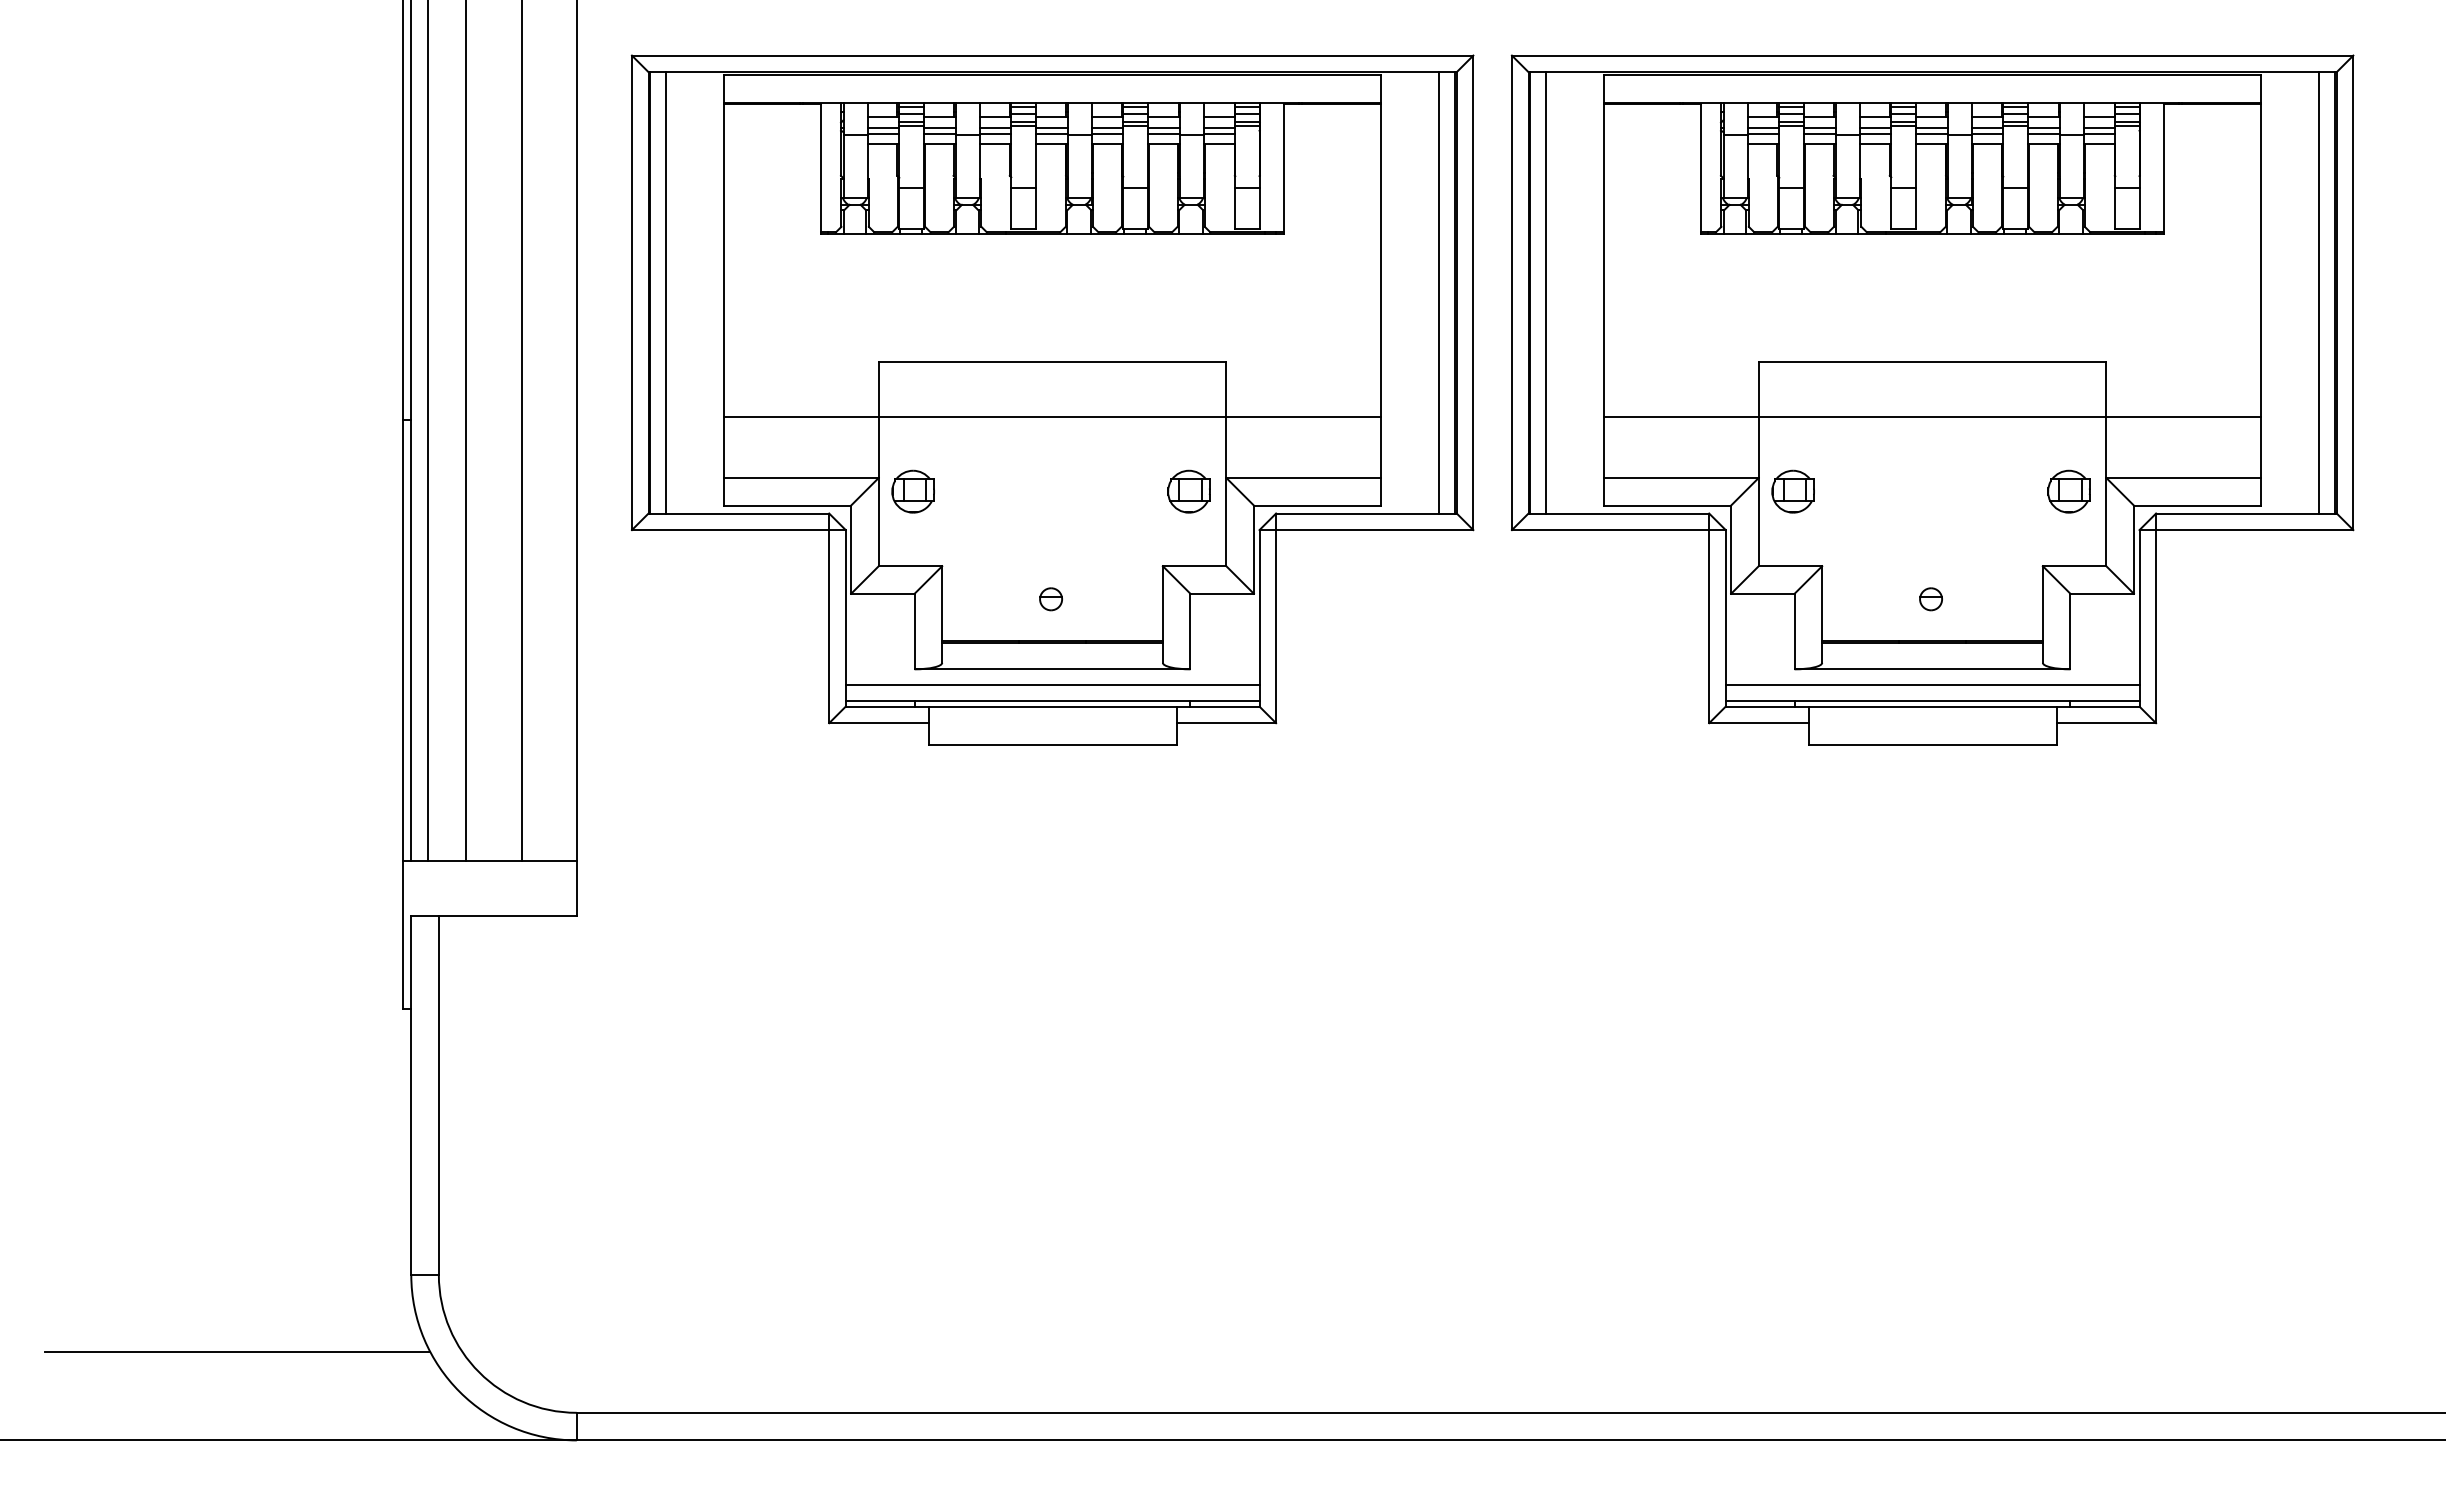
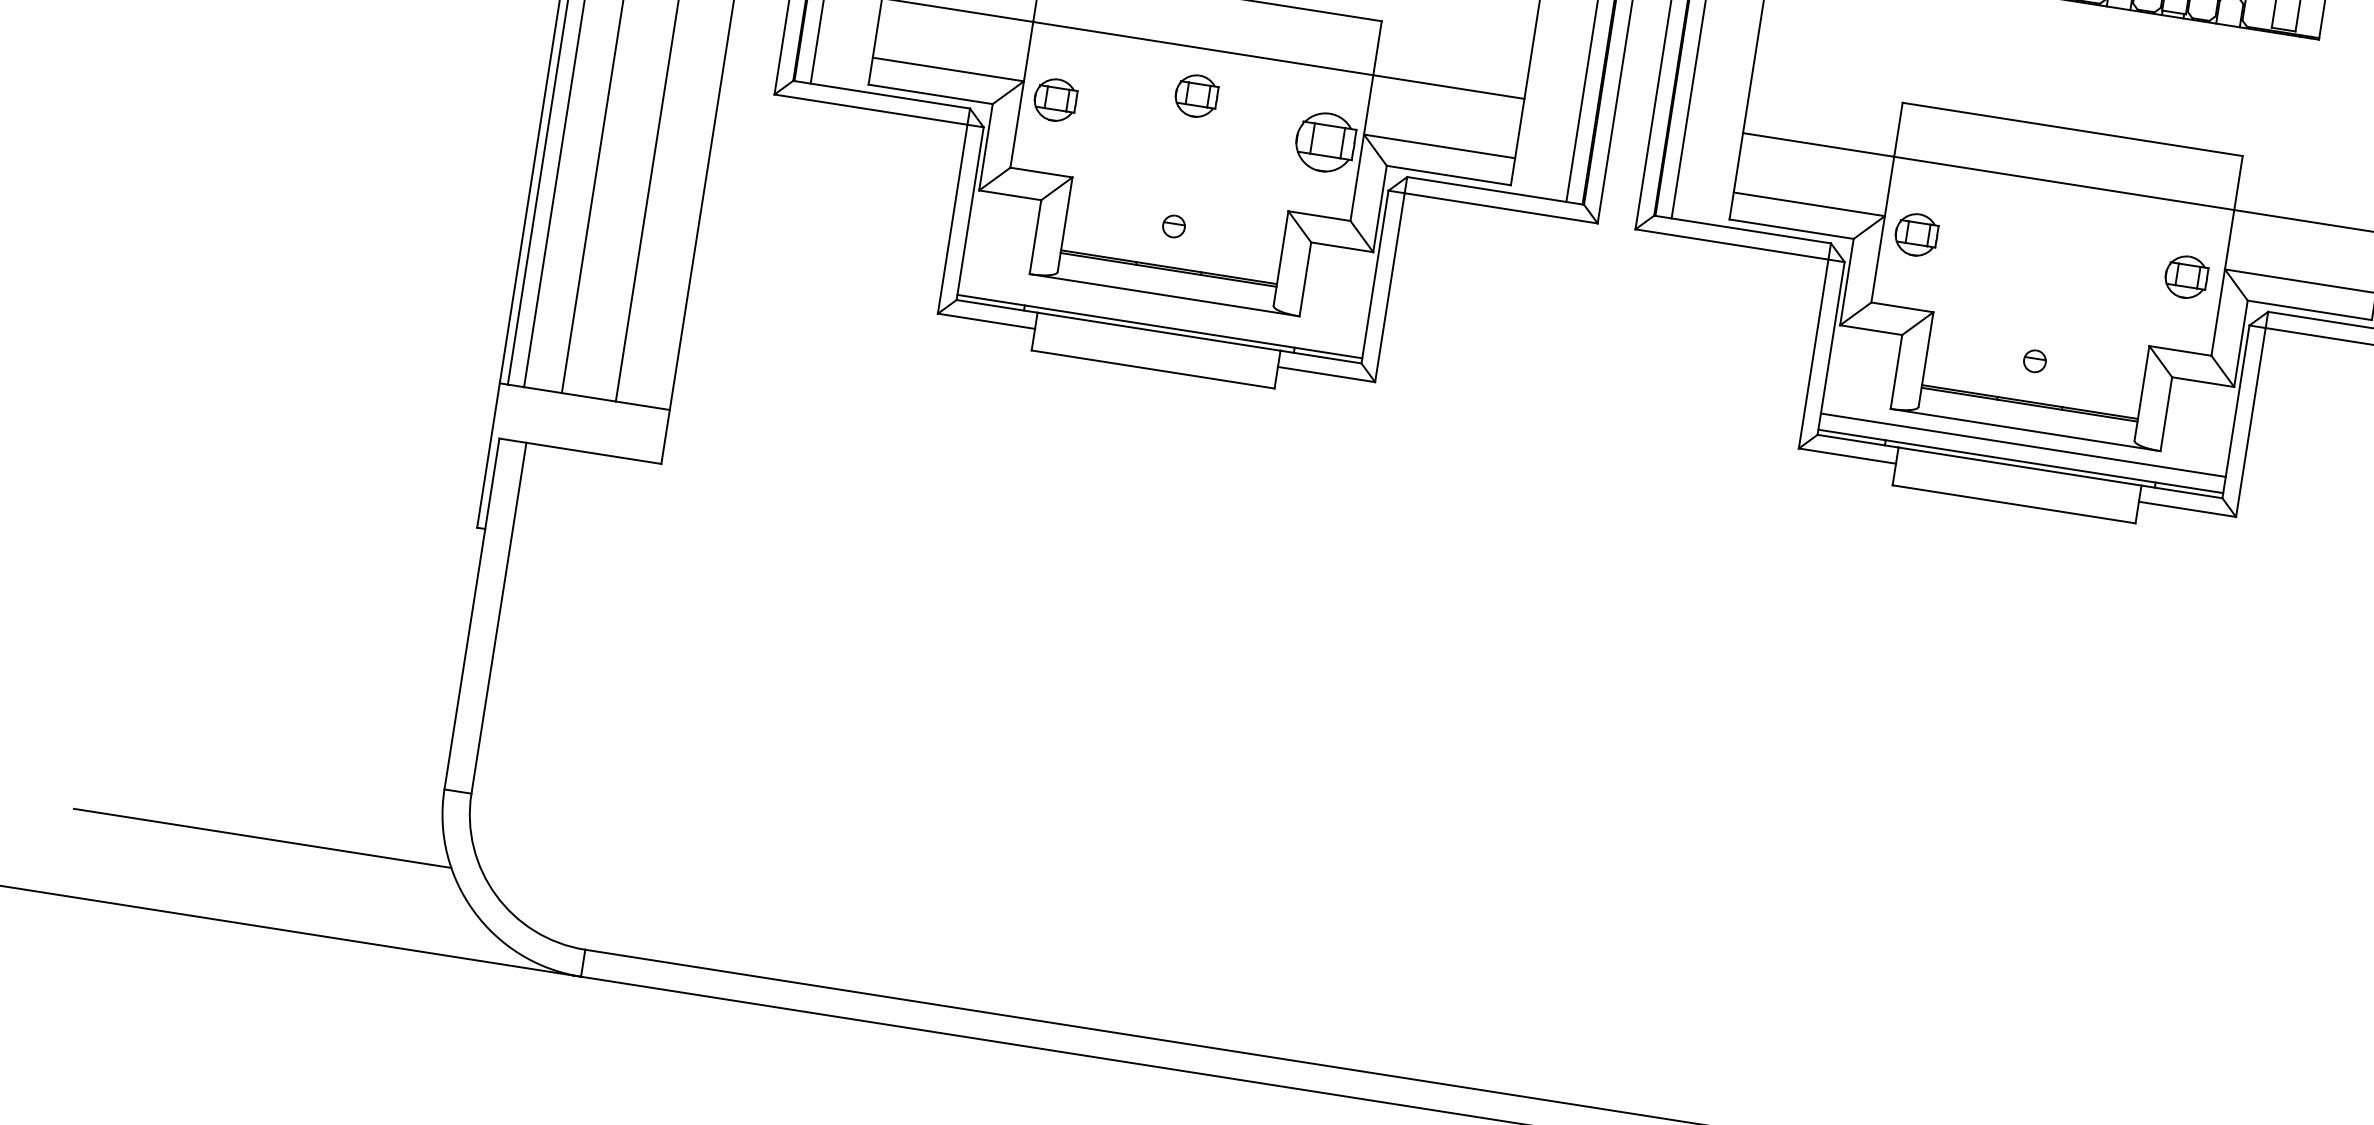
part: (1052, 465) -> (1195, 95), added
part: (1188, 491) -> (1324, 142), size x1.4
line: (1052, 684) -> (1162, 310), removed

